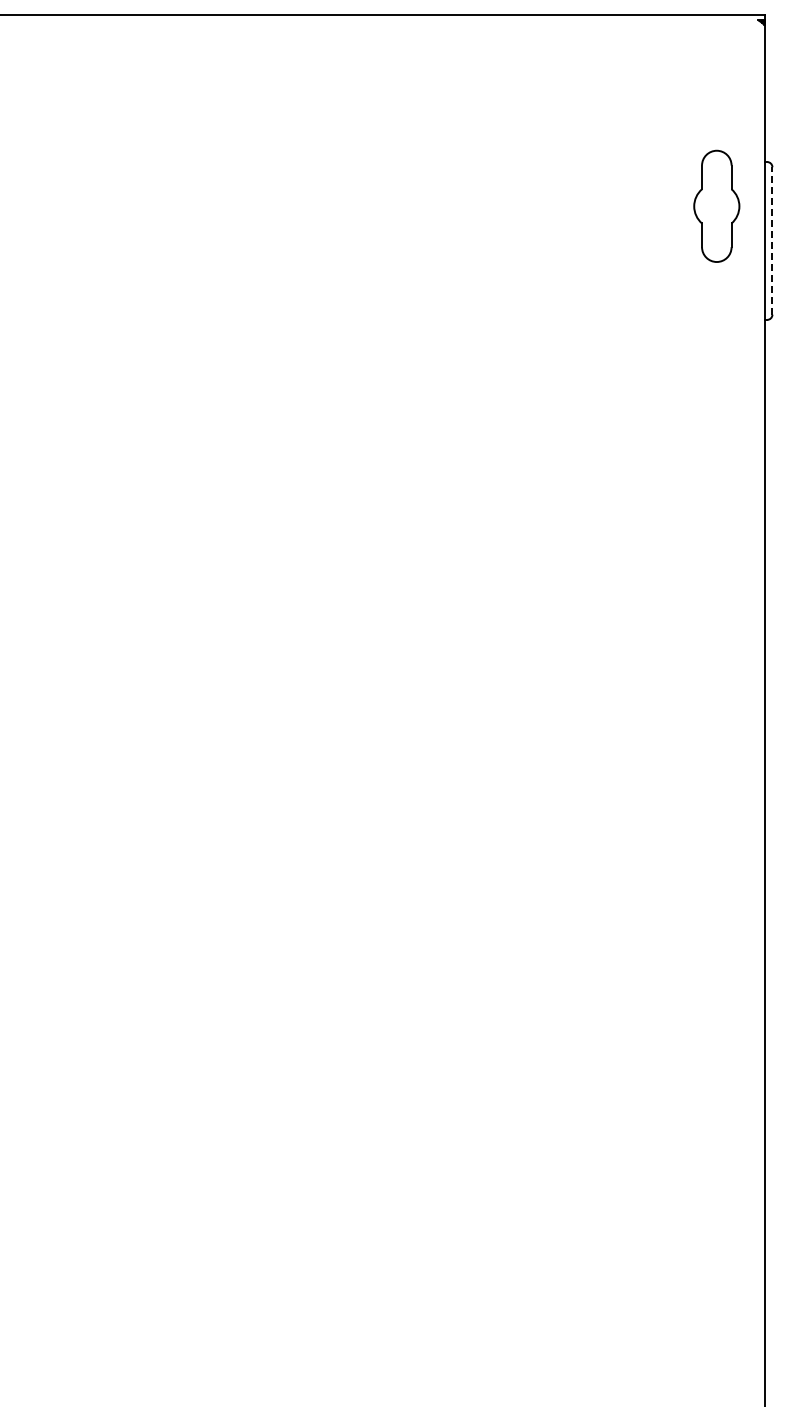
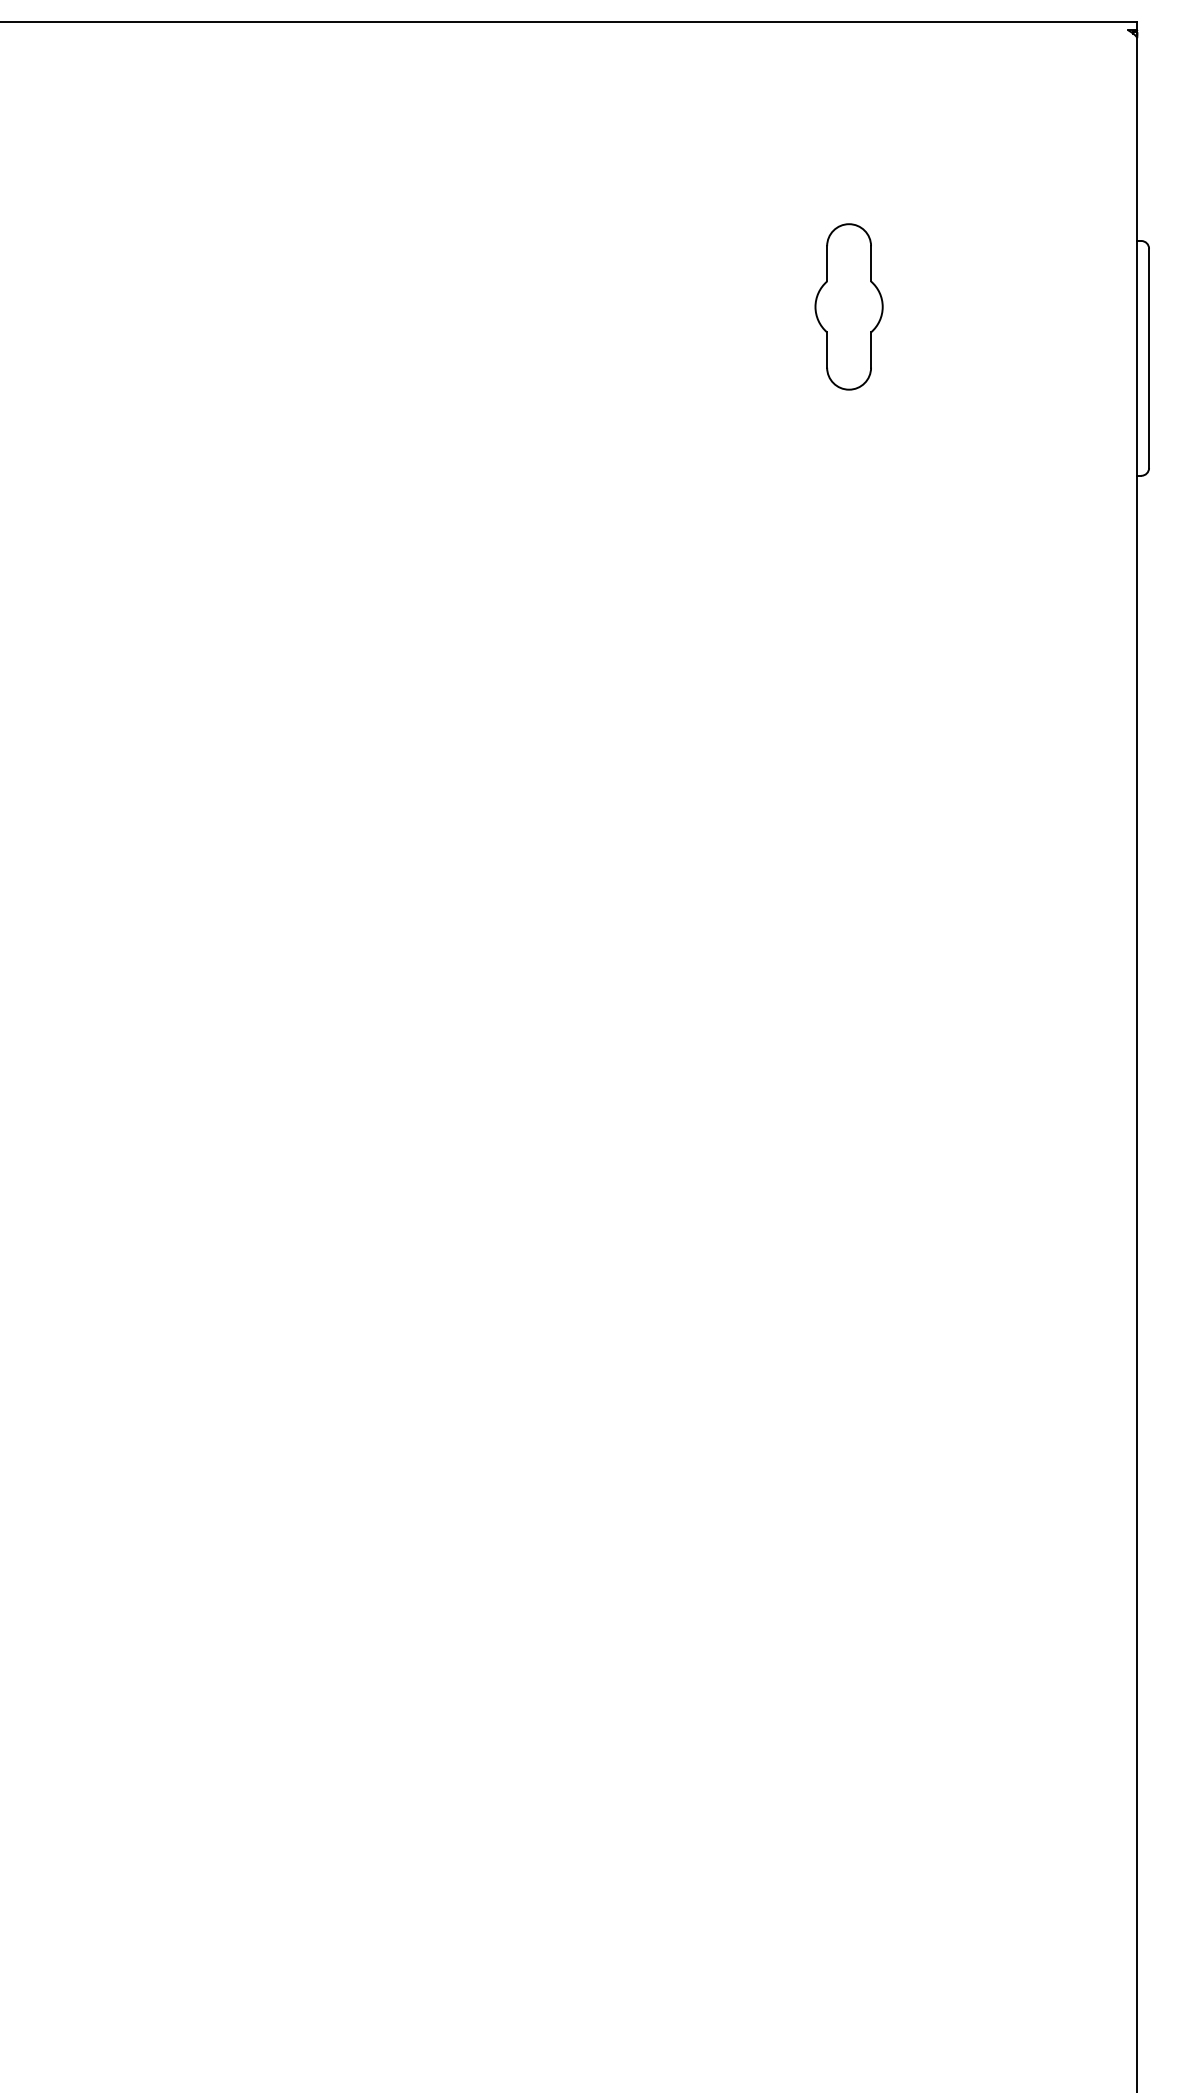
part: (716, 205) -> (848, 305), moved
line: (772, 240) -> (1149, 357), dashed -> solid

